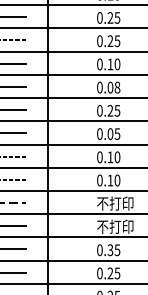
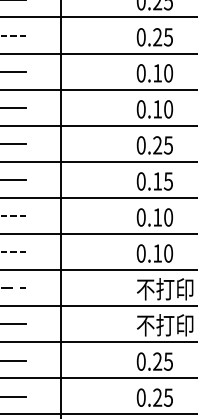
text: (113, 87) -> (162, 109), 0.08 -> 0.10
text: (110, 133) -> (157, 180), 0.05 -> 0.15
text: (110, 250) -> (157, 362), 0.35 -> 0.25

